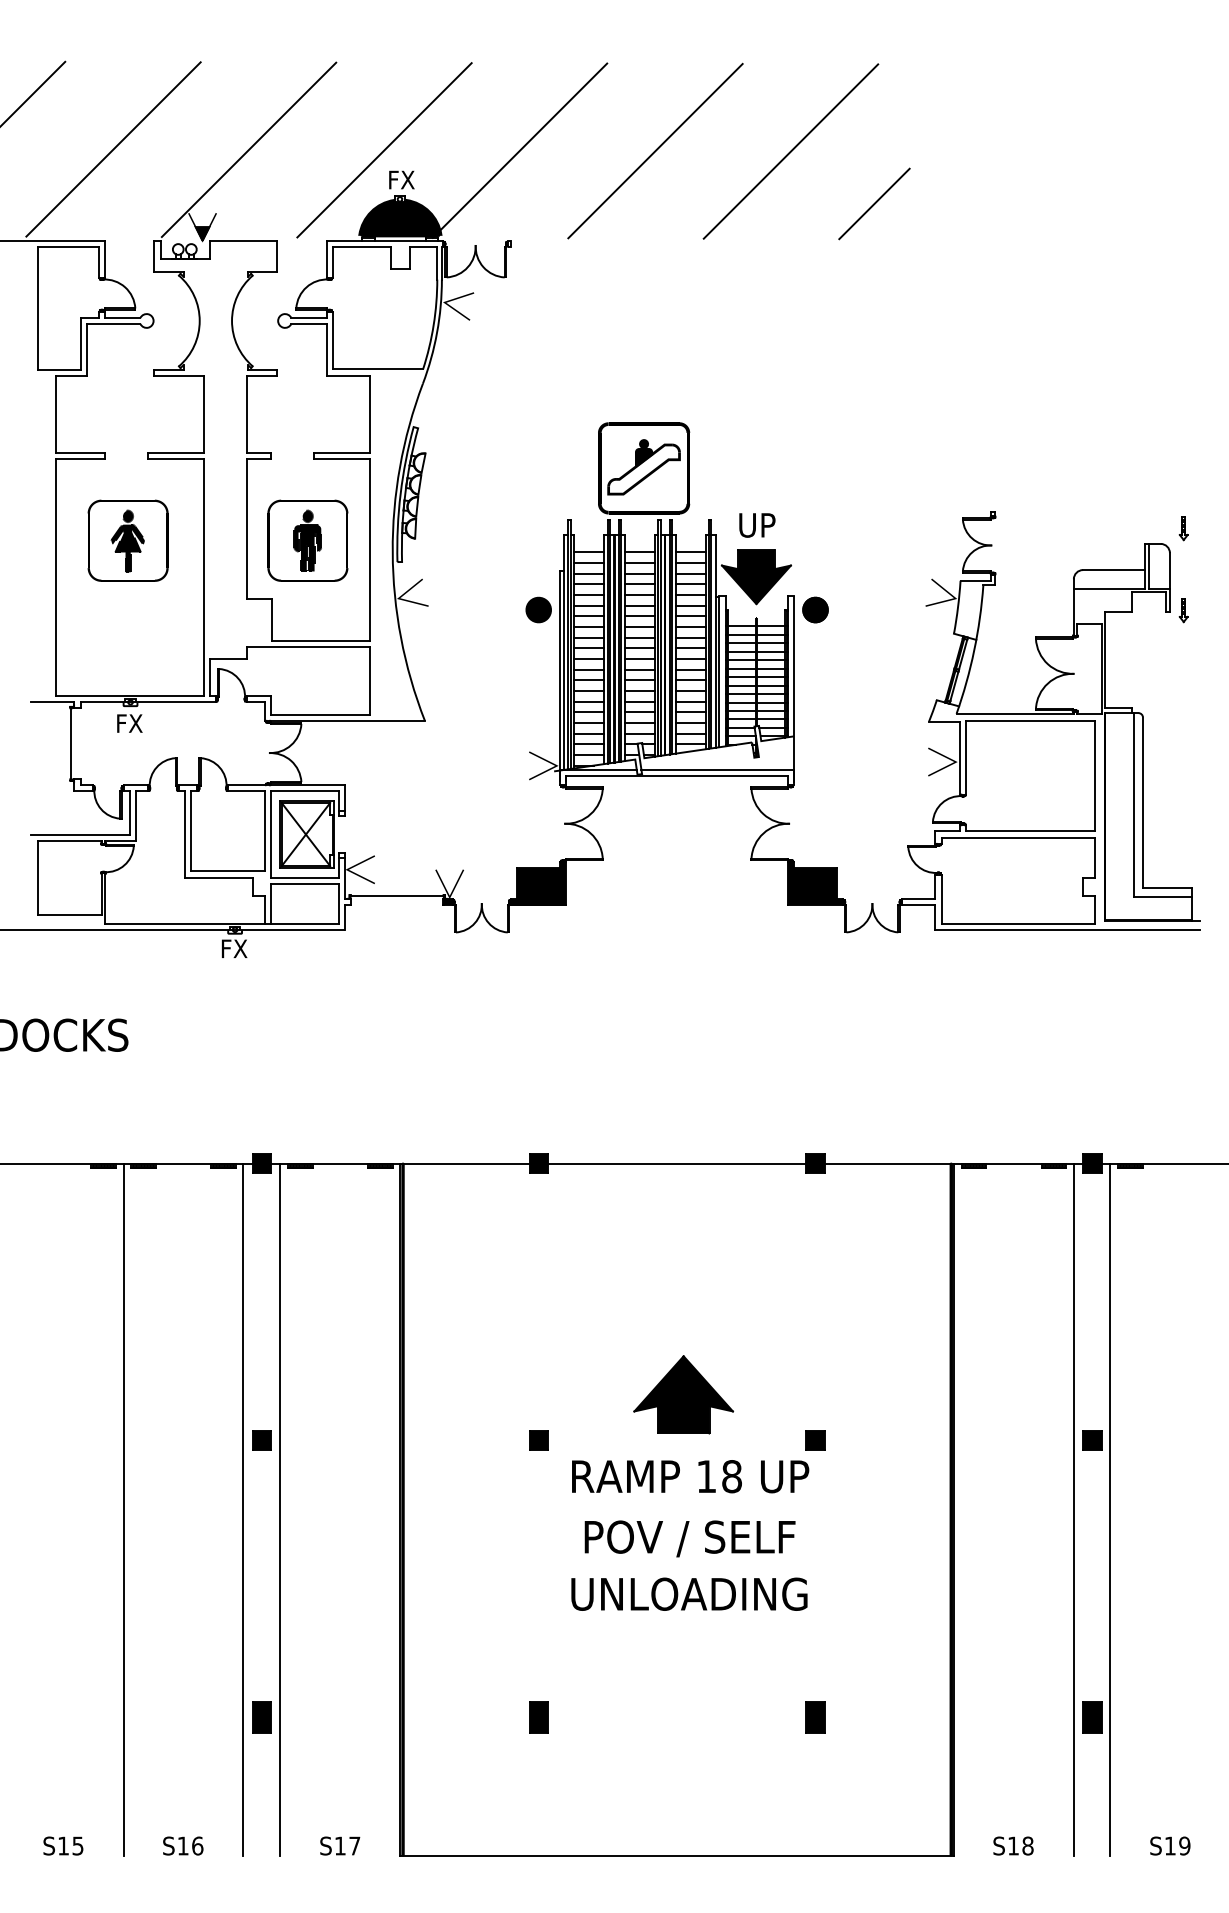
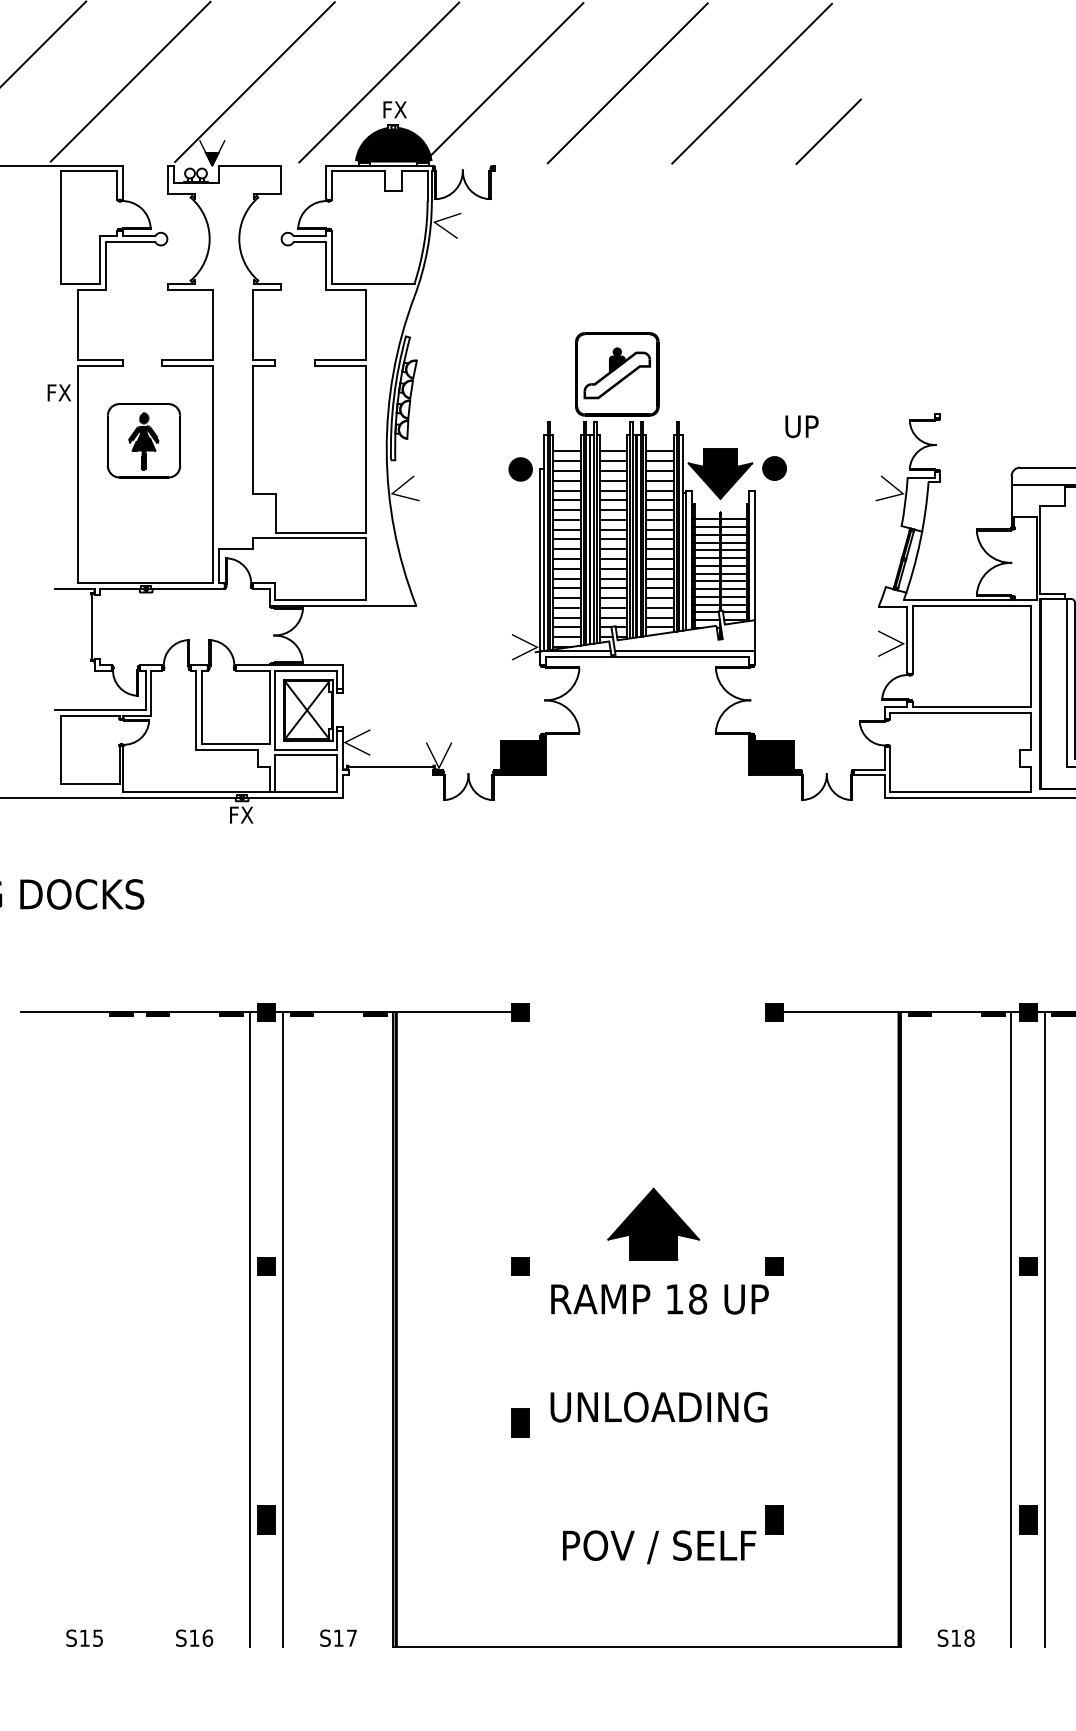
text: (757, 525) -> (802, 426), moved
part: (307, 540) -> (308, 440), removed
part: (538, 609) -> (520, 468), moved
part: (815, 609) -> (774, 468), moved
text: (129, 723) -> (59, 392), moved
line: (677, 1163) -> (647, 1012), removed
line: (123, 1509) -> (139, 1329), removed
text: (689, 1538) -> (659, 1546), moved
part: (538, 1717) -> (520, 1423), moved

